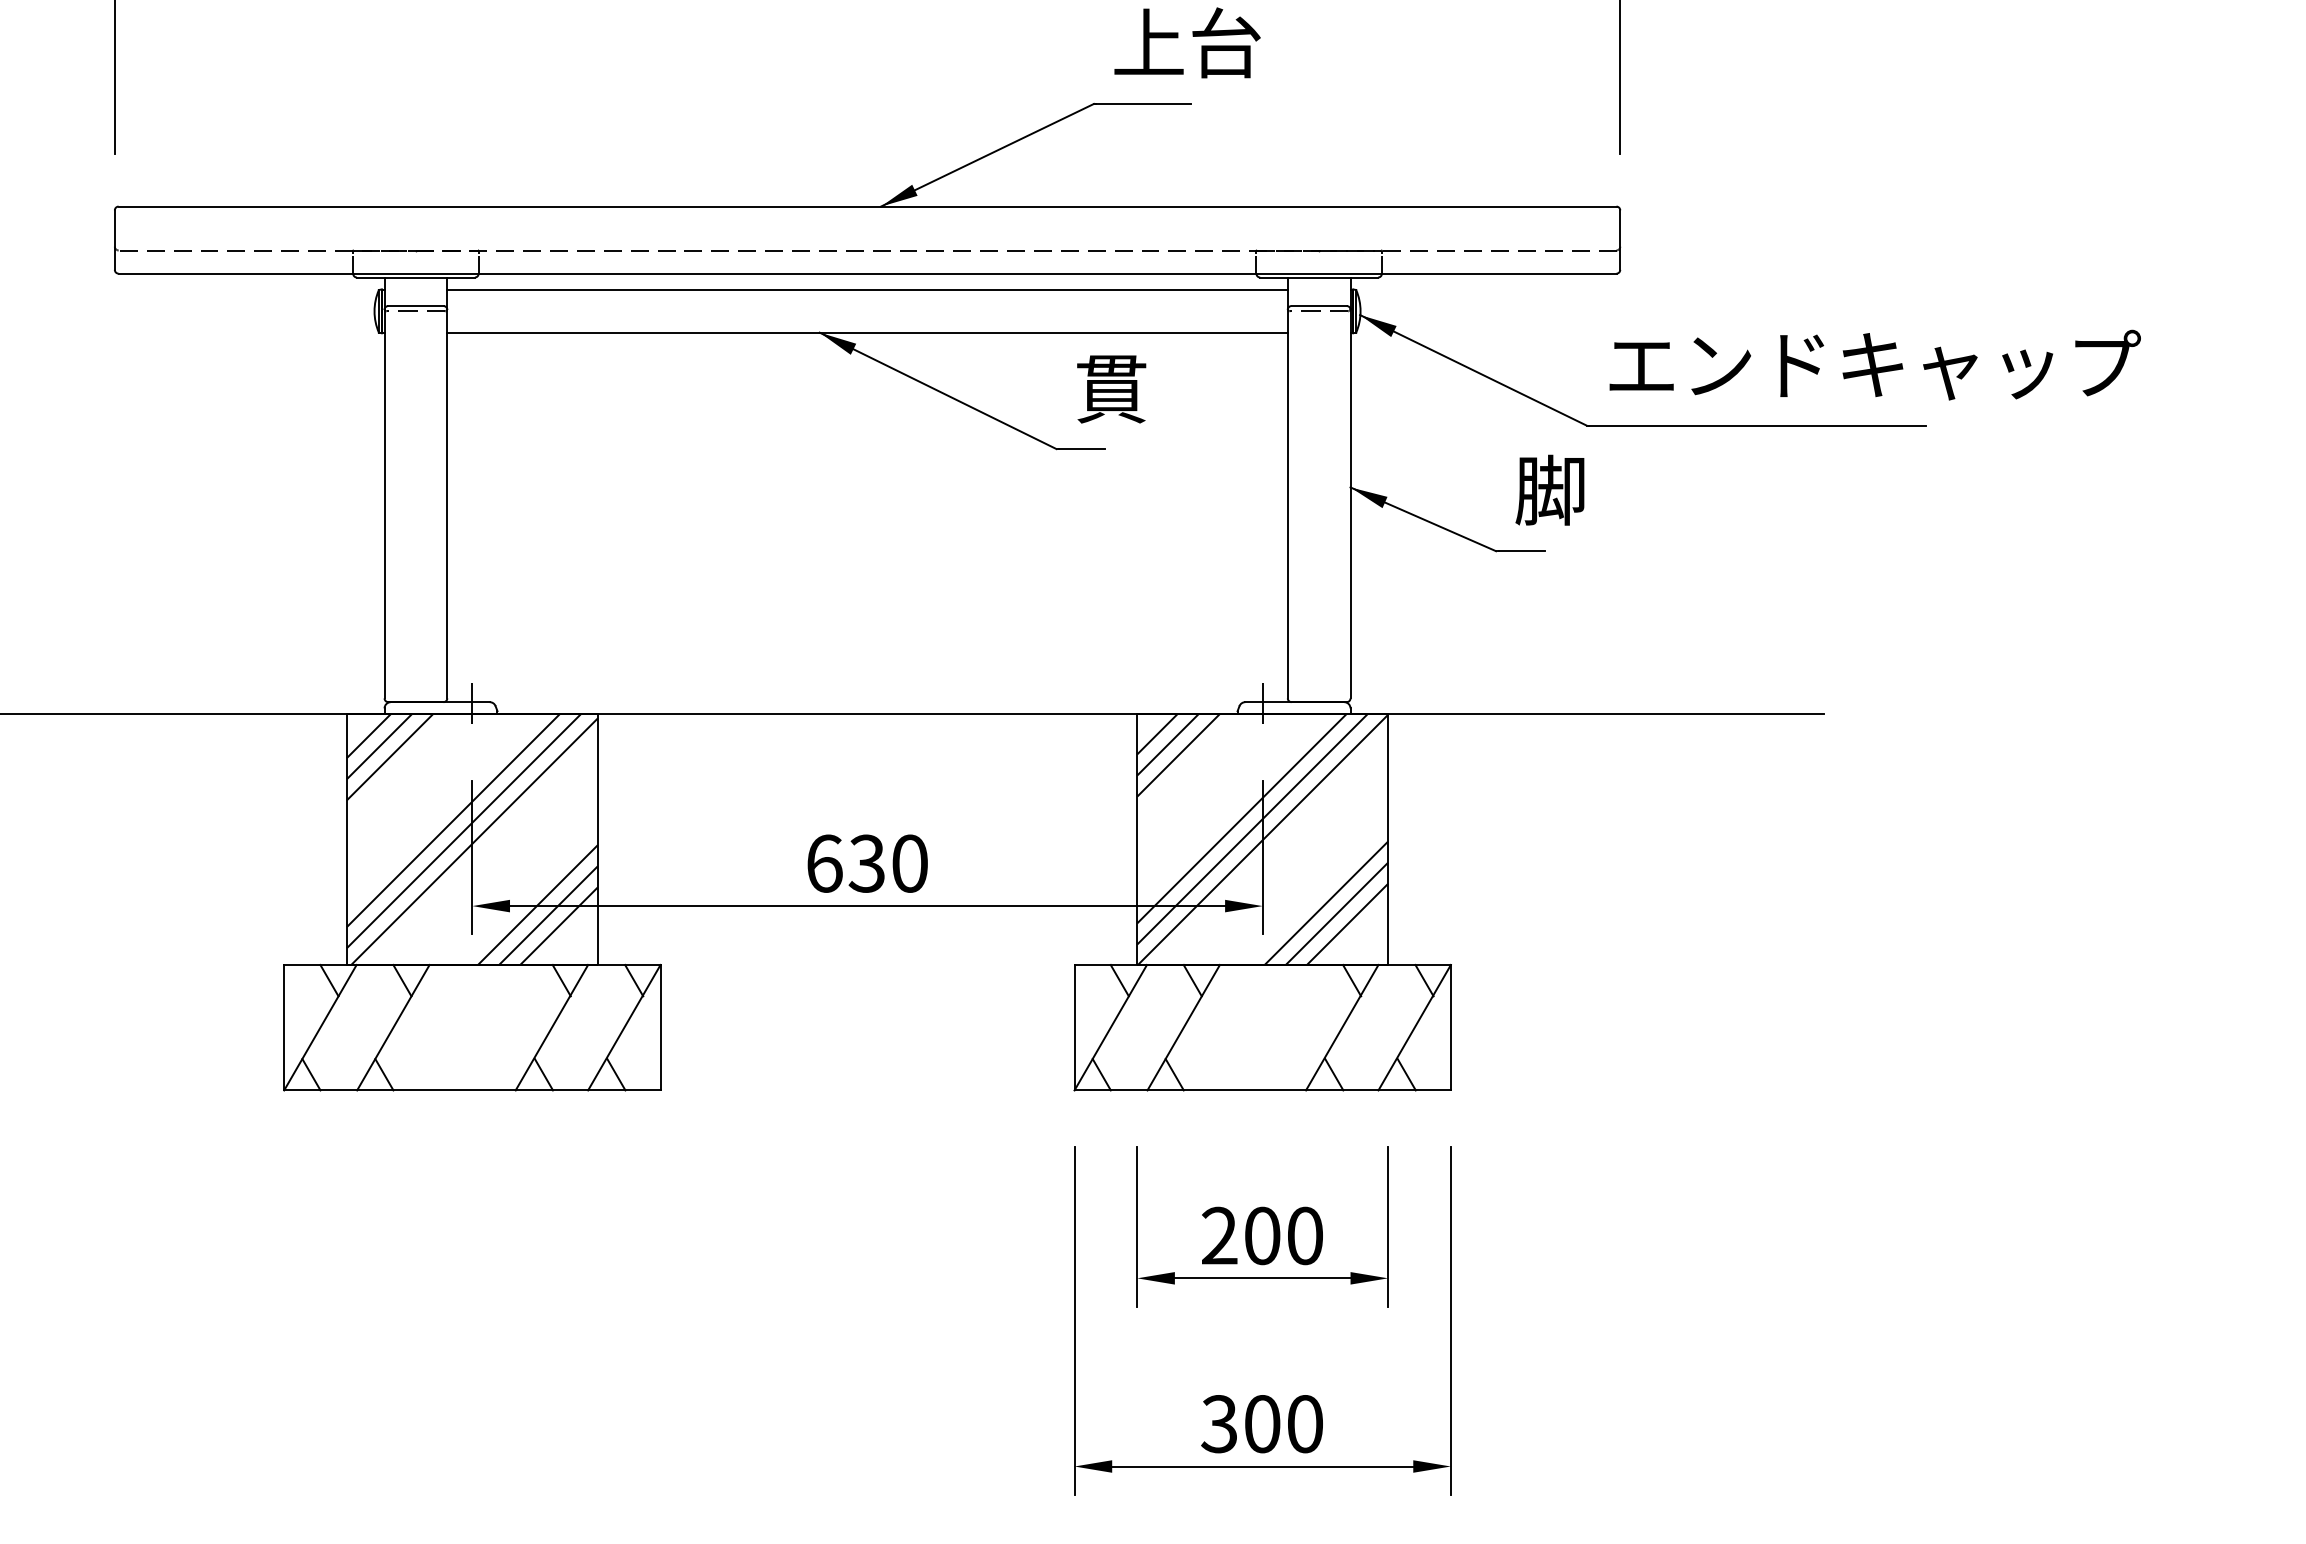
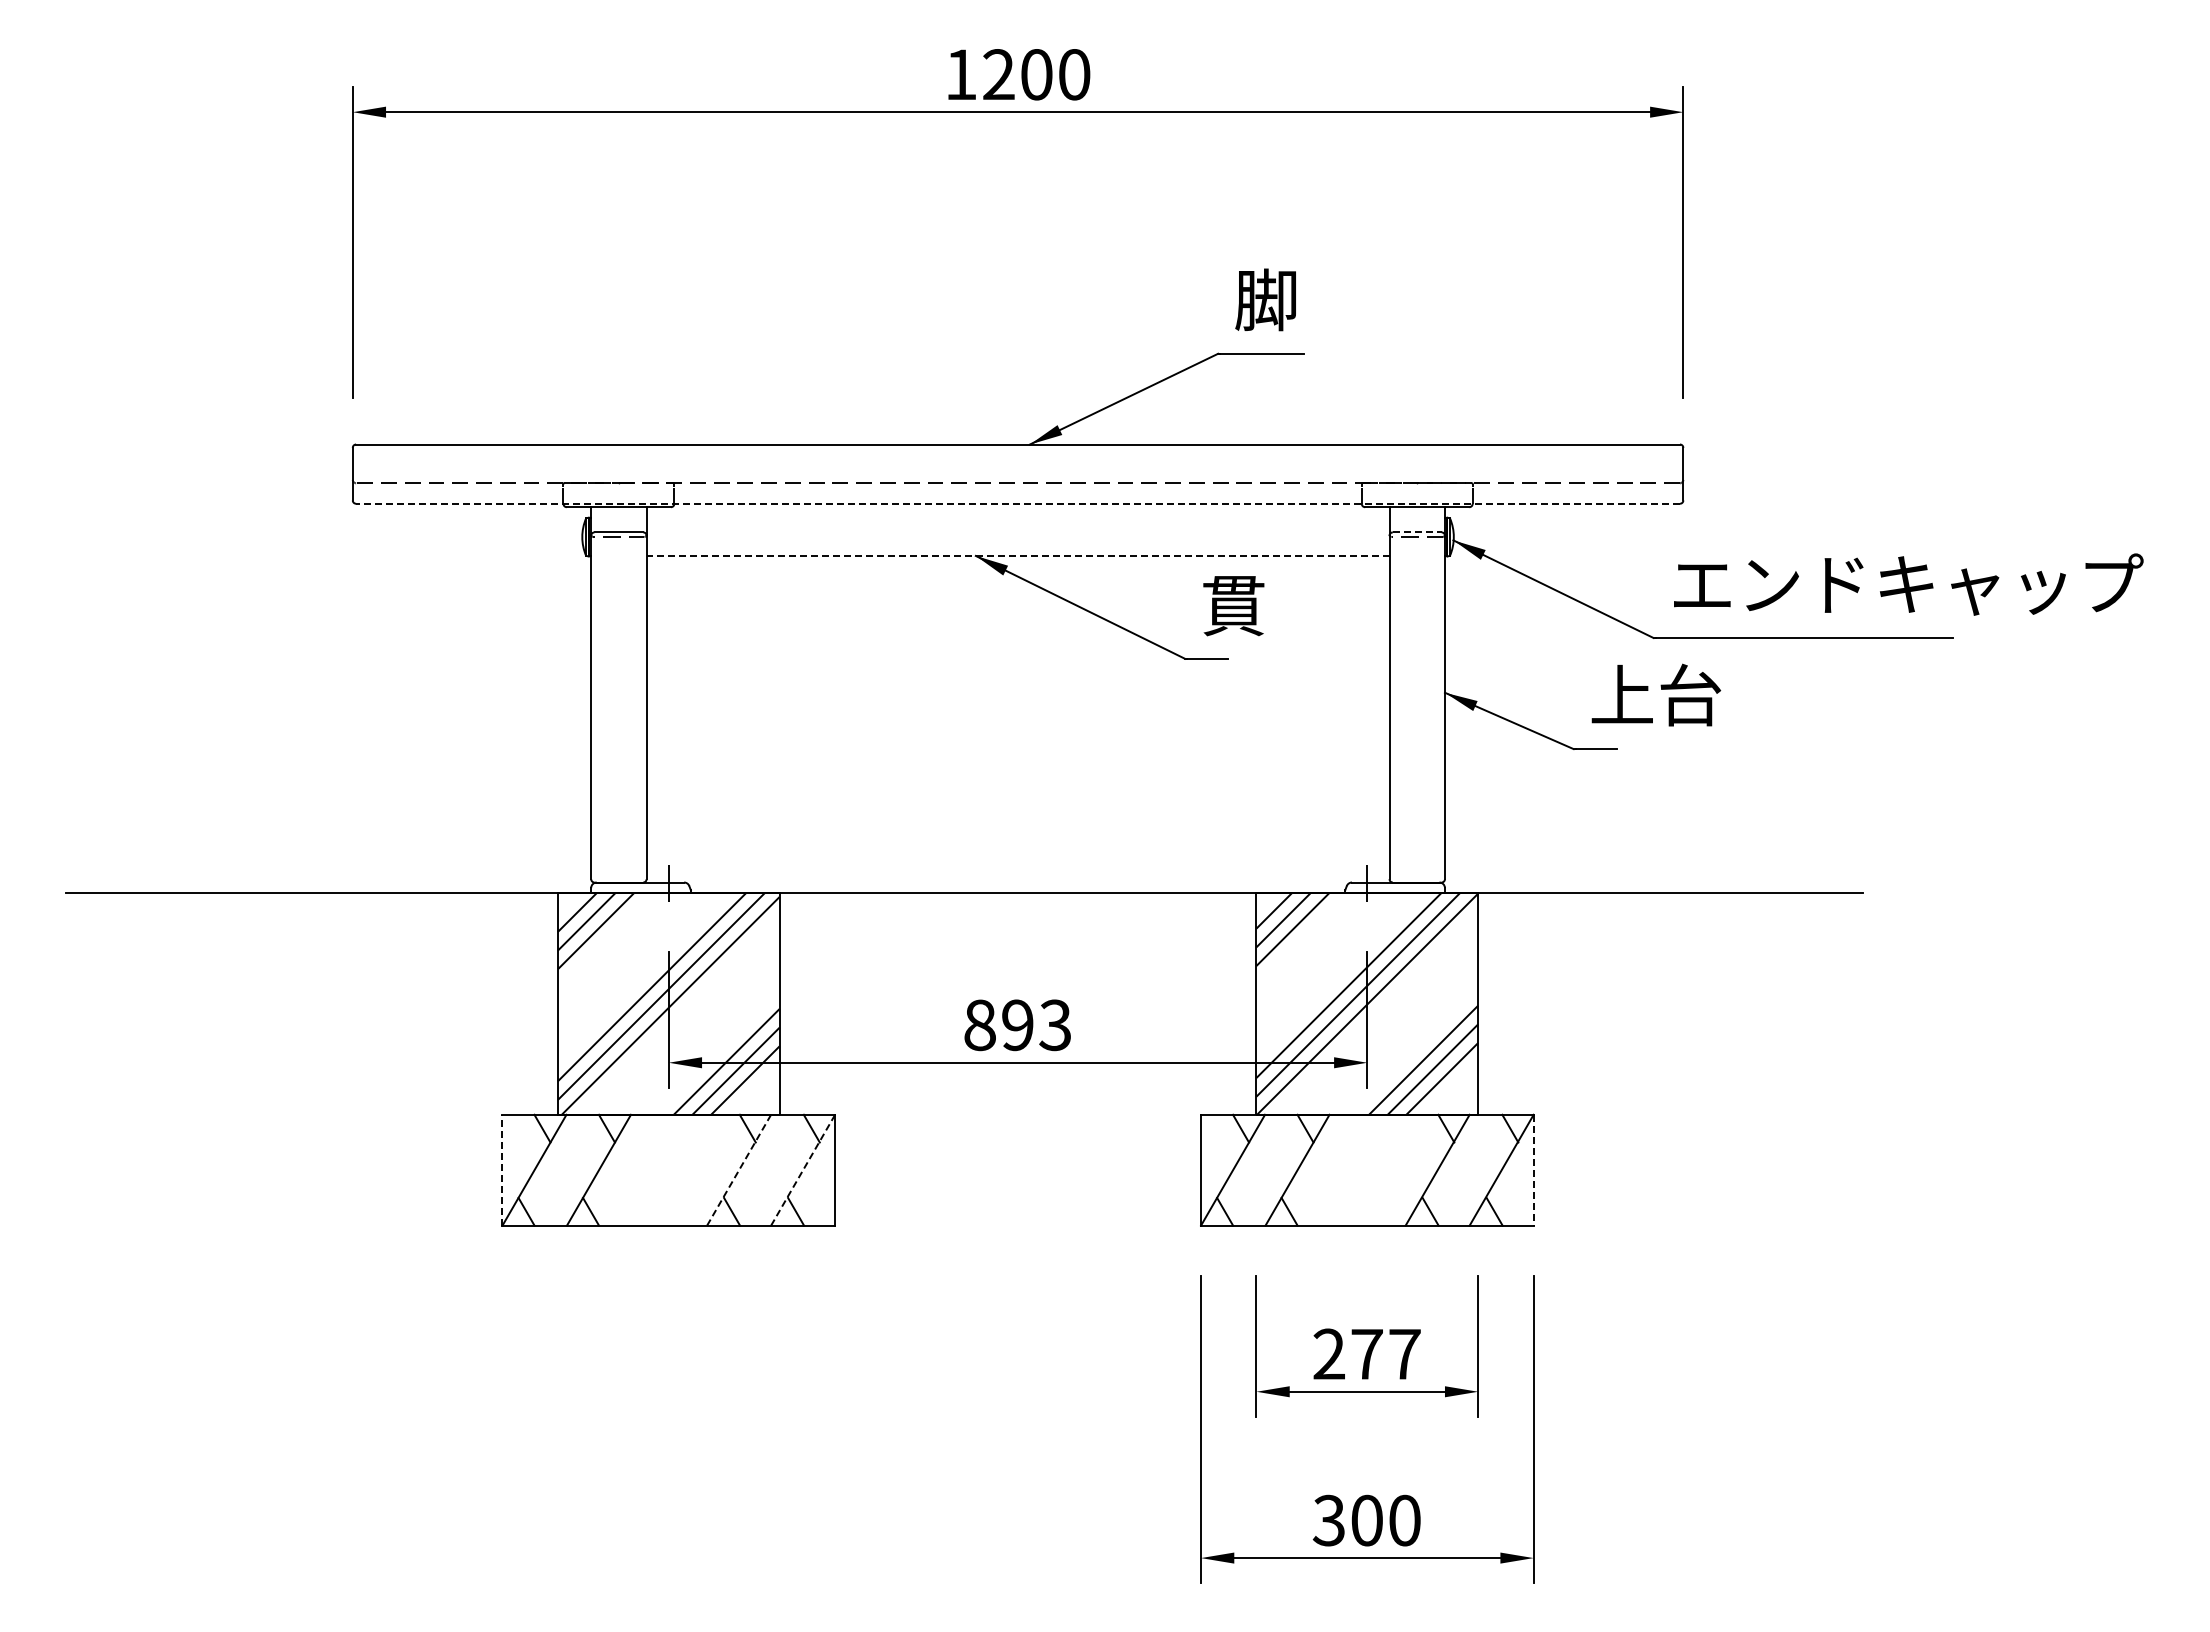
text: (1187, 42) -> (1300, 299), 上台 -> 脚
line: (868, 273) -> (1018, 503), solid -> dashed
line: (866, 290) -> (1017, 518), removed
line: (1319, 306) -> (1417, 532), solid -> dashed
line: (866, 332) -> (1017, 555), solid -> dashed
text: (1588, 489) -> (1655, 694), 脚 -> 上台
text: (866, 863) -> (1017, 1025), 630 -> 893
line: (284, 1026) -> (502, 1169), solid -> dashed
line: (551, 1027) -> (738, 1170), solid -> dashed
line: (623, 1027) -> (802, 1170), solid -> dashed
line: (1450, 1027) -> (1533, 1170), solid -> dashed
text: (1283, 1236) -> (1385, 1354), 200 -> 277

